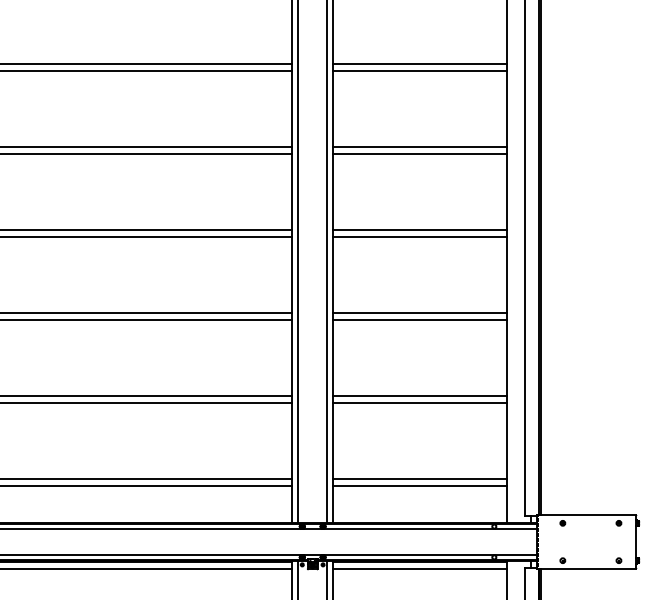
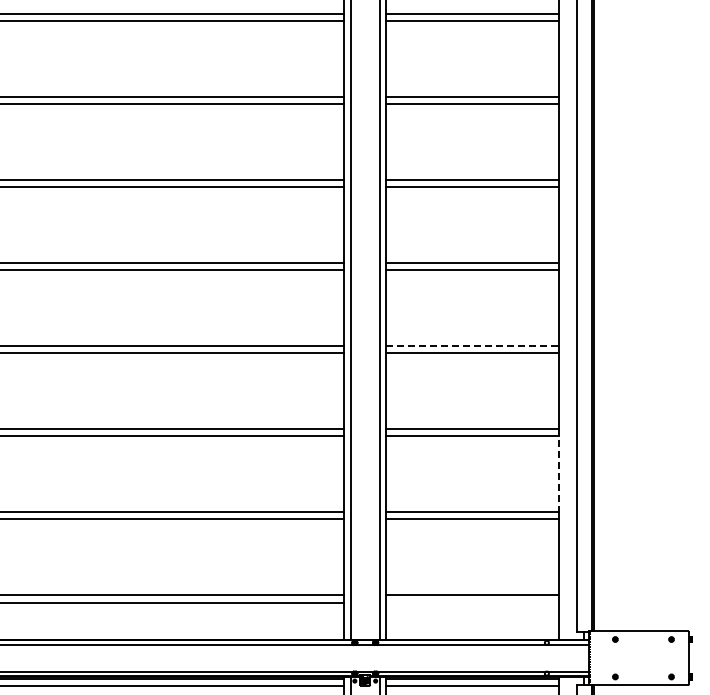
line: (419, 230) -> (472, 346), solid -> dashed
line: (506, 354) -> (559, 470), solid -> dashed
line: (419, 486) -> (472, 602), removed

